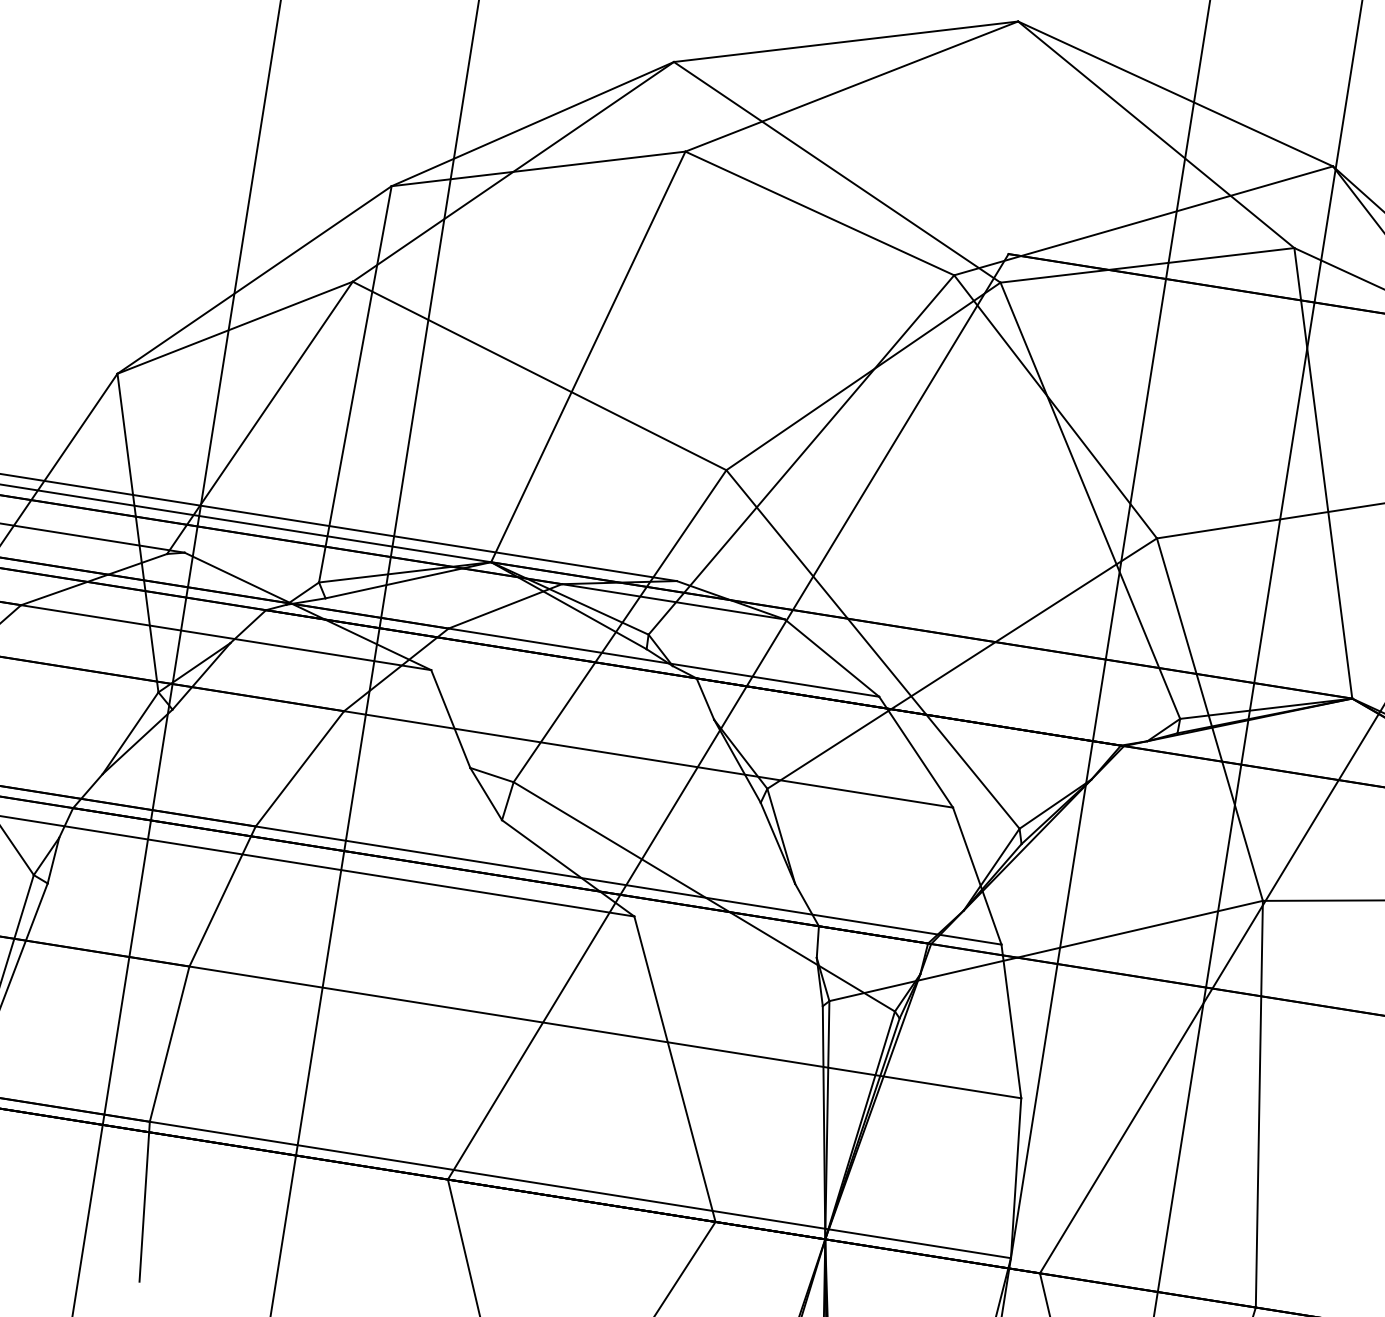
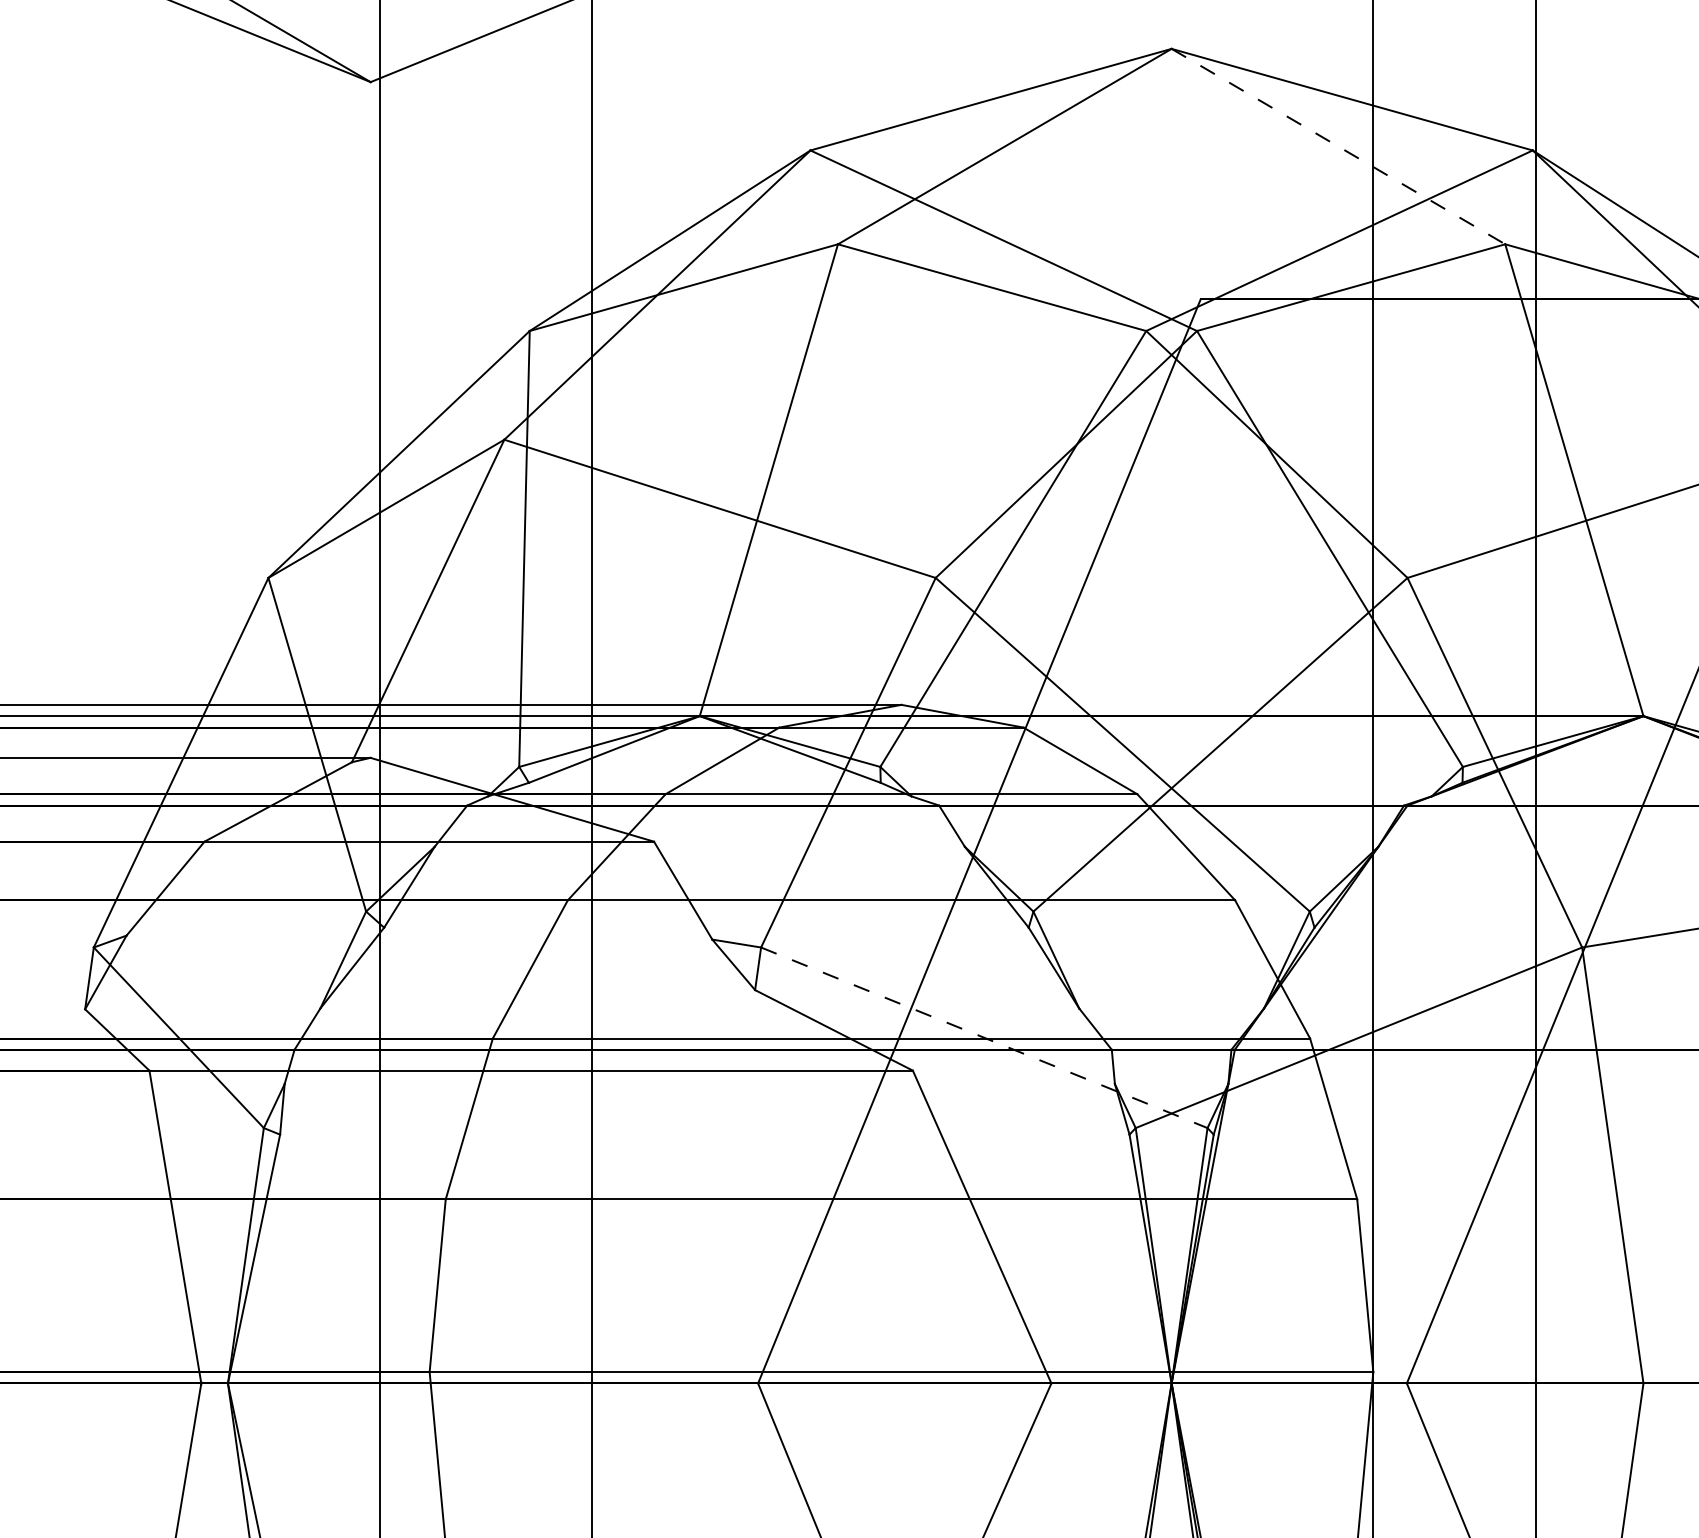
line: (1156, 134) -> (1338, 146), solid -> dashed
line: (704, 896) -> (984, 1037), solid -> dashed

